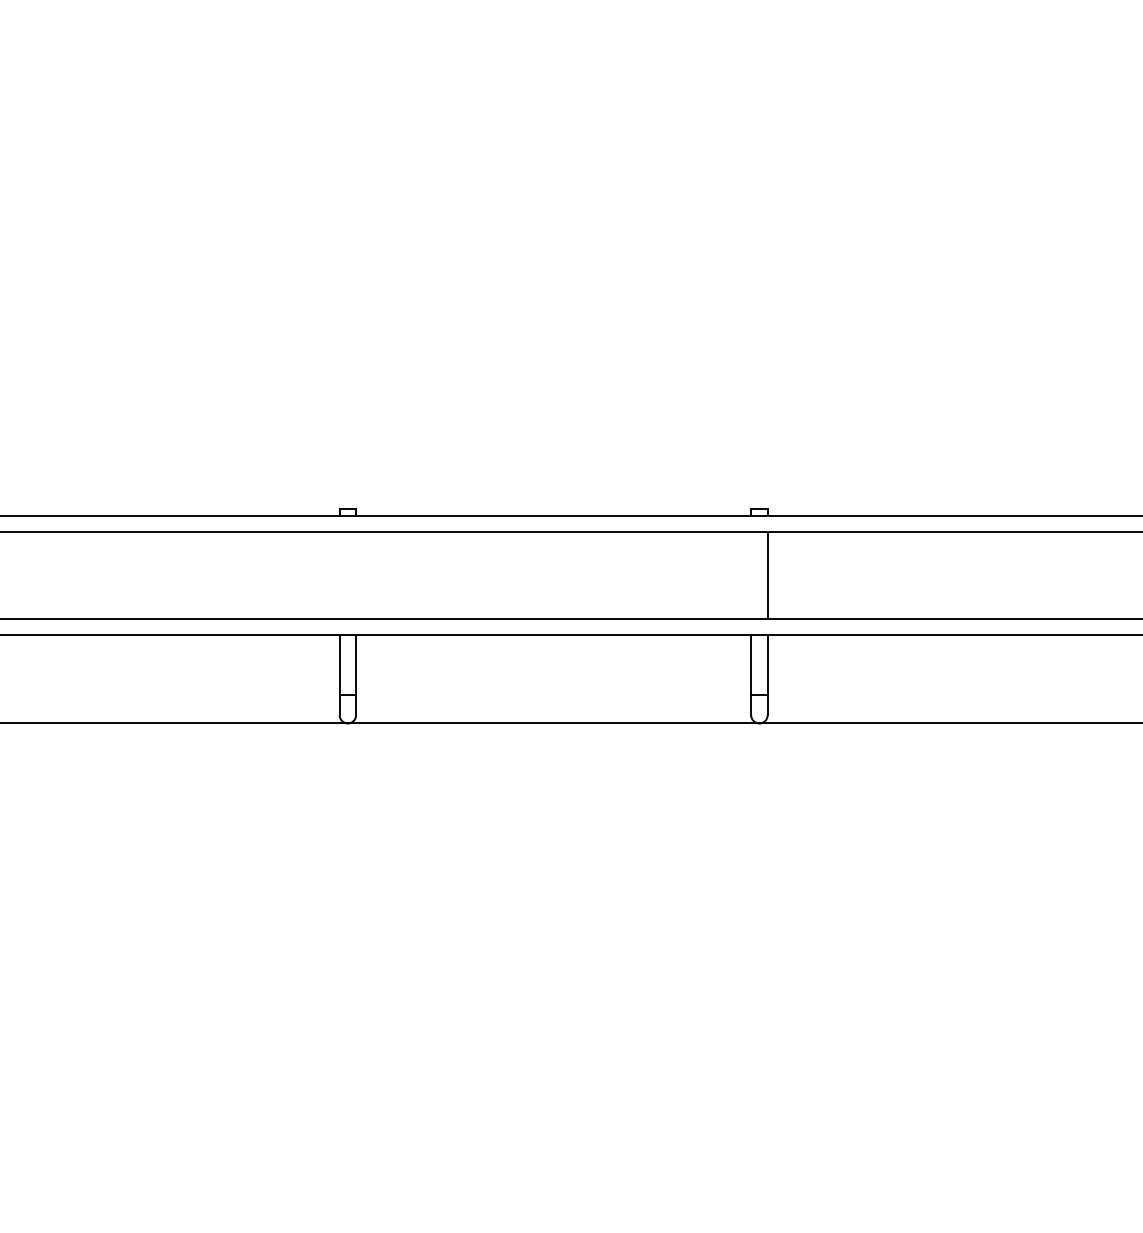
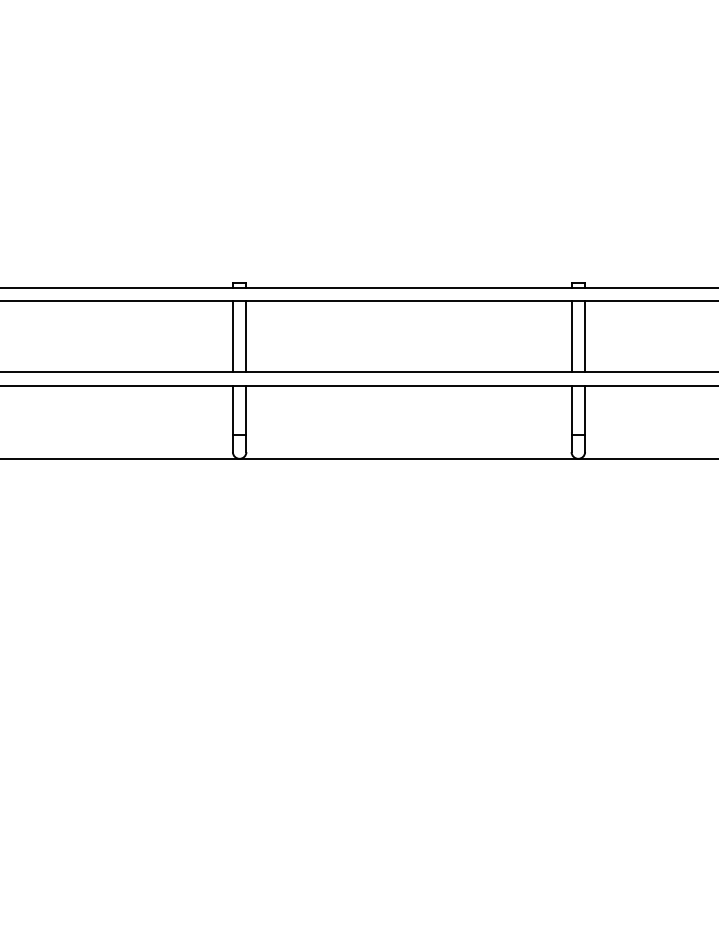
line: (339, 575) -> (232, 337), added
line: (356, 575) -> (246, 337), added
line: (751, 575) -> (571, 337), added

